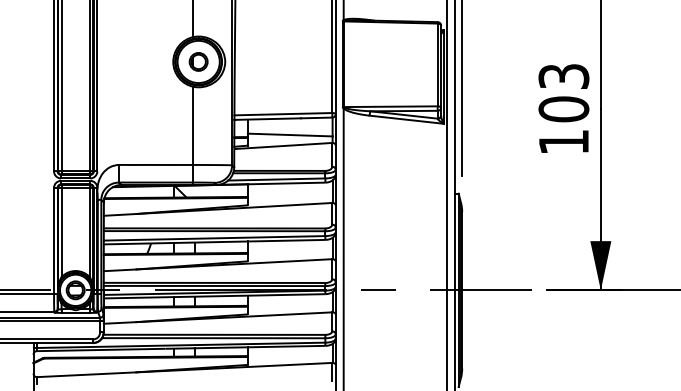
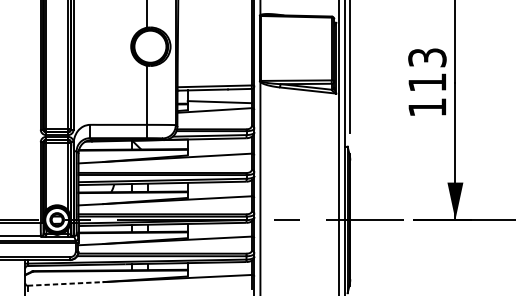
part: (198, 61) -> (150, 46), removed
text: (563, 109) -> (427, 82), 103 -> 113
line: (86, 374) -> (65, 283), solid -> dashed

